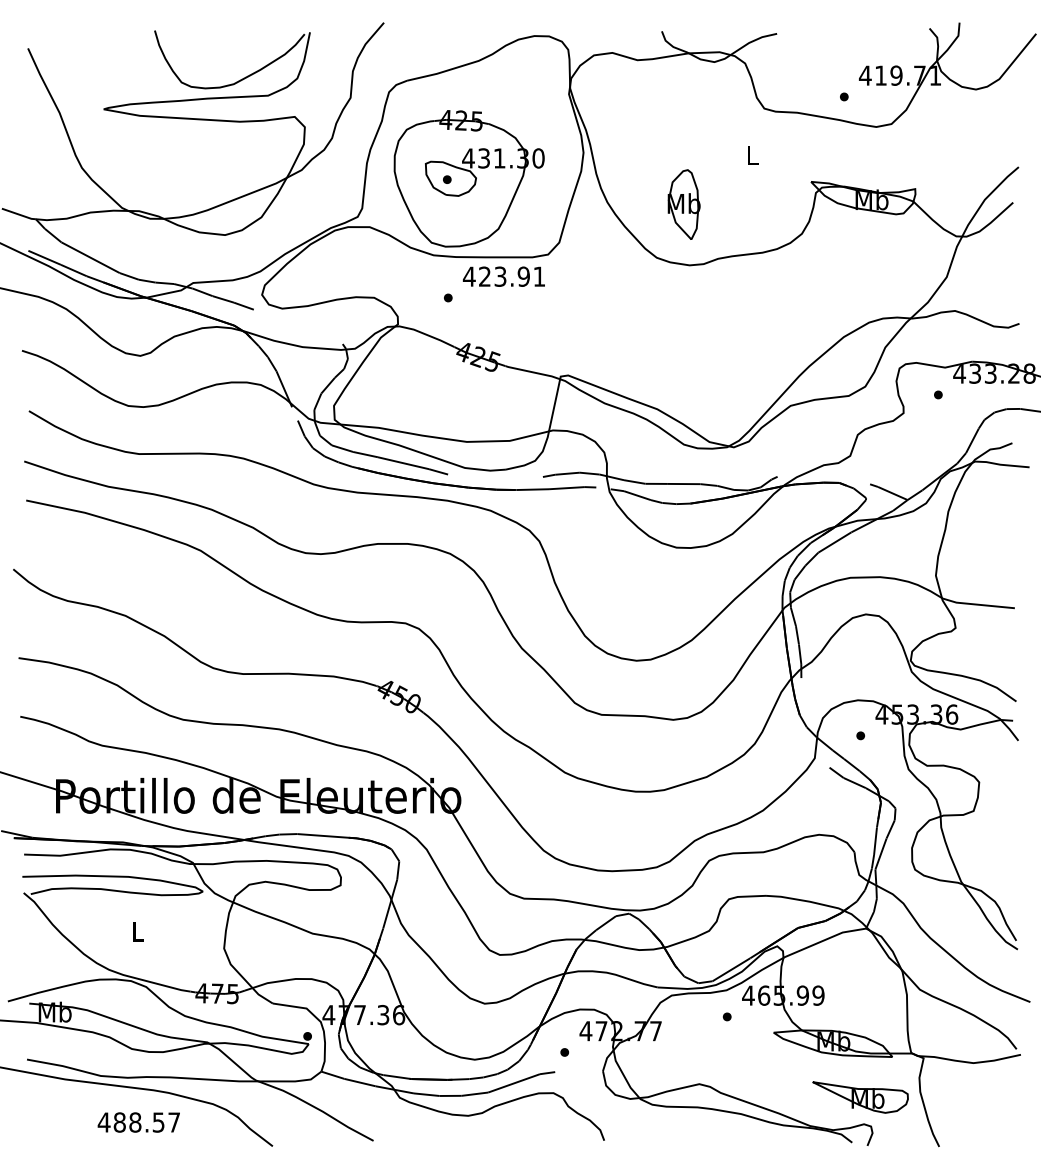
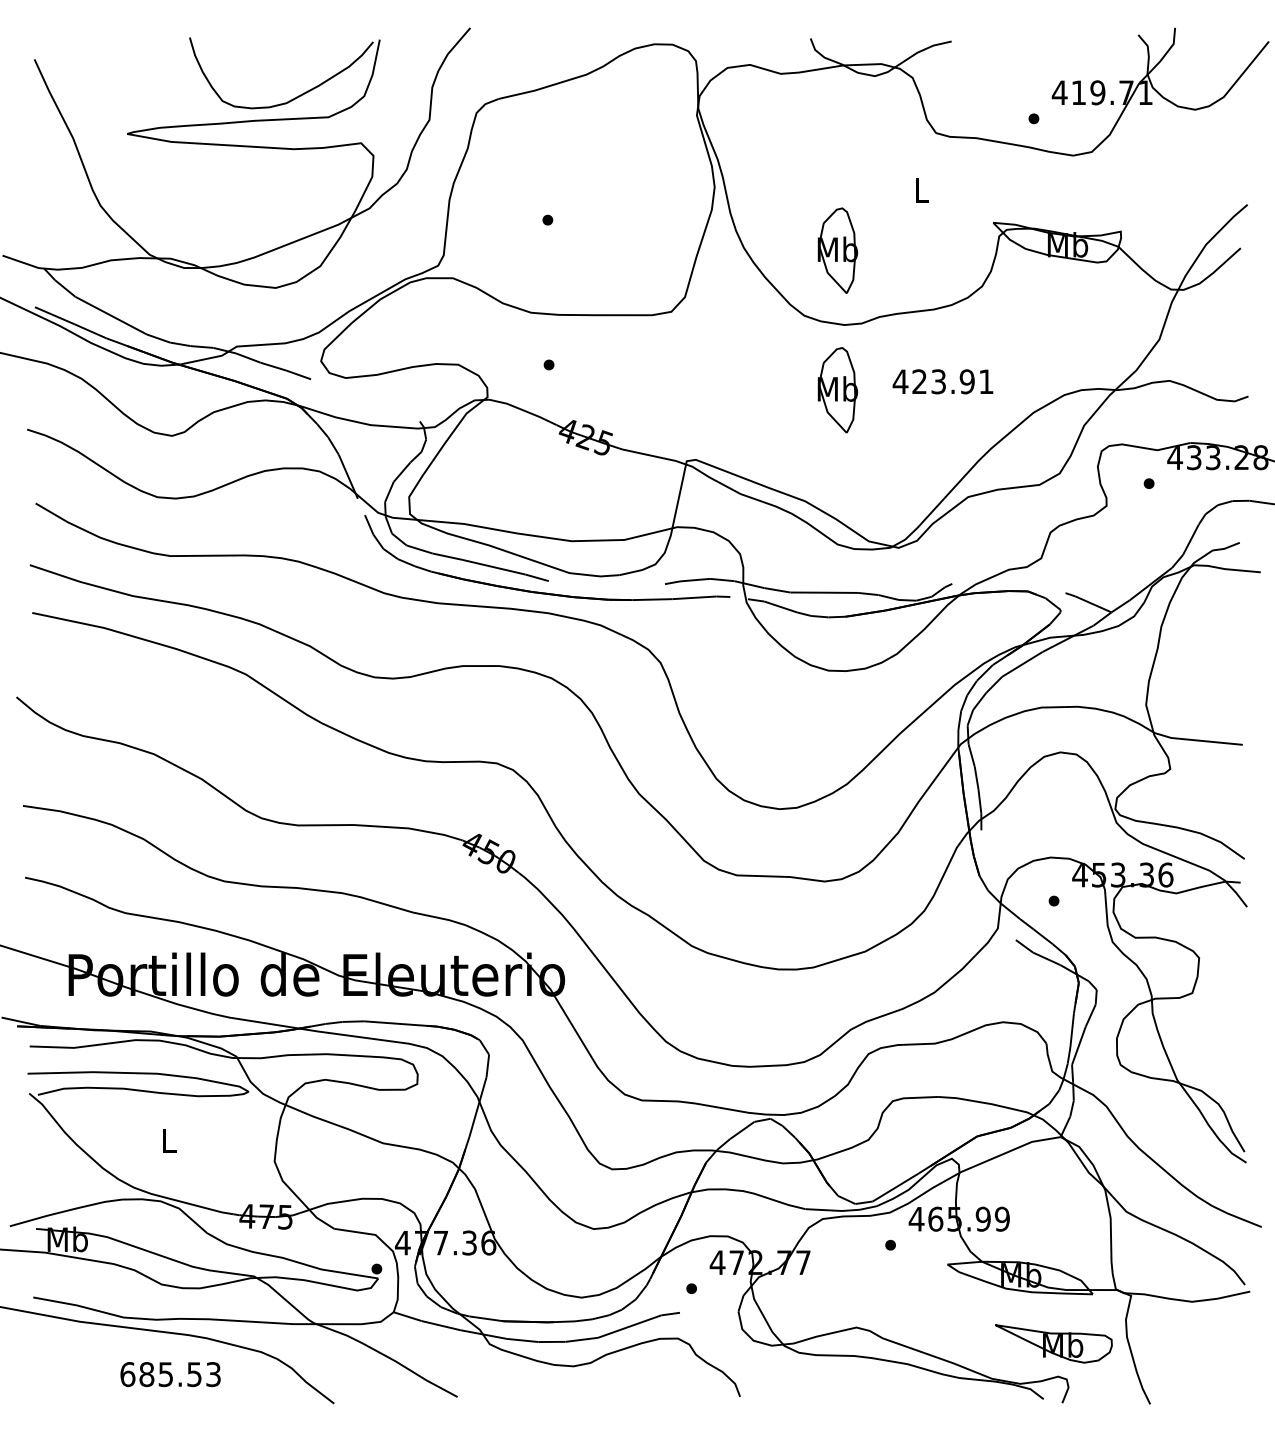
part: (468, 178) -> (573, 218), removed
text: (503, 276) -> (942, 381), moved
part: (683, 318) -> (837, 390), added
text: (138, 1122) -> (169, 1374), 488.57 -> 685.53

